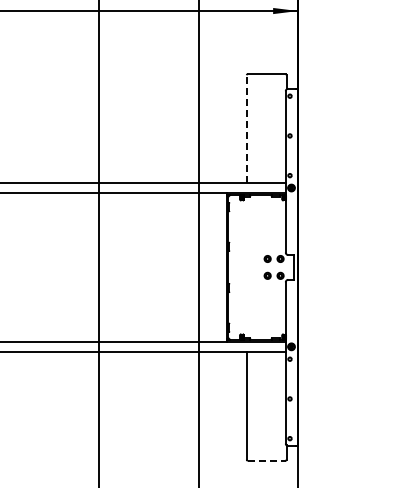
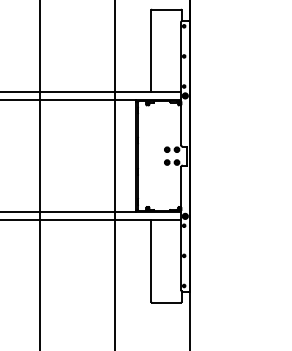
line: (246, 128) -> (151, 50), dashed -> solid
line: (266, 460) -> (166, 302), dashed -> solid

